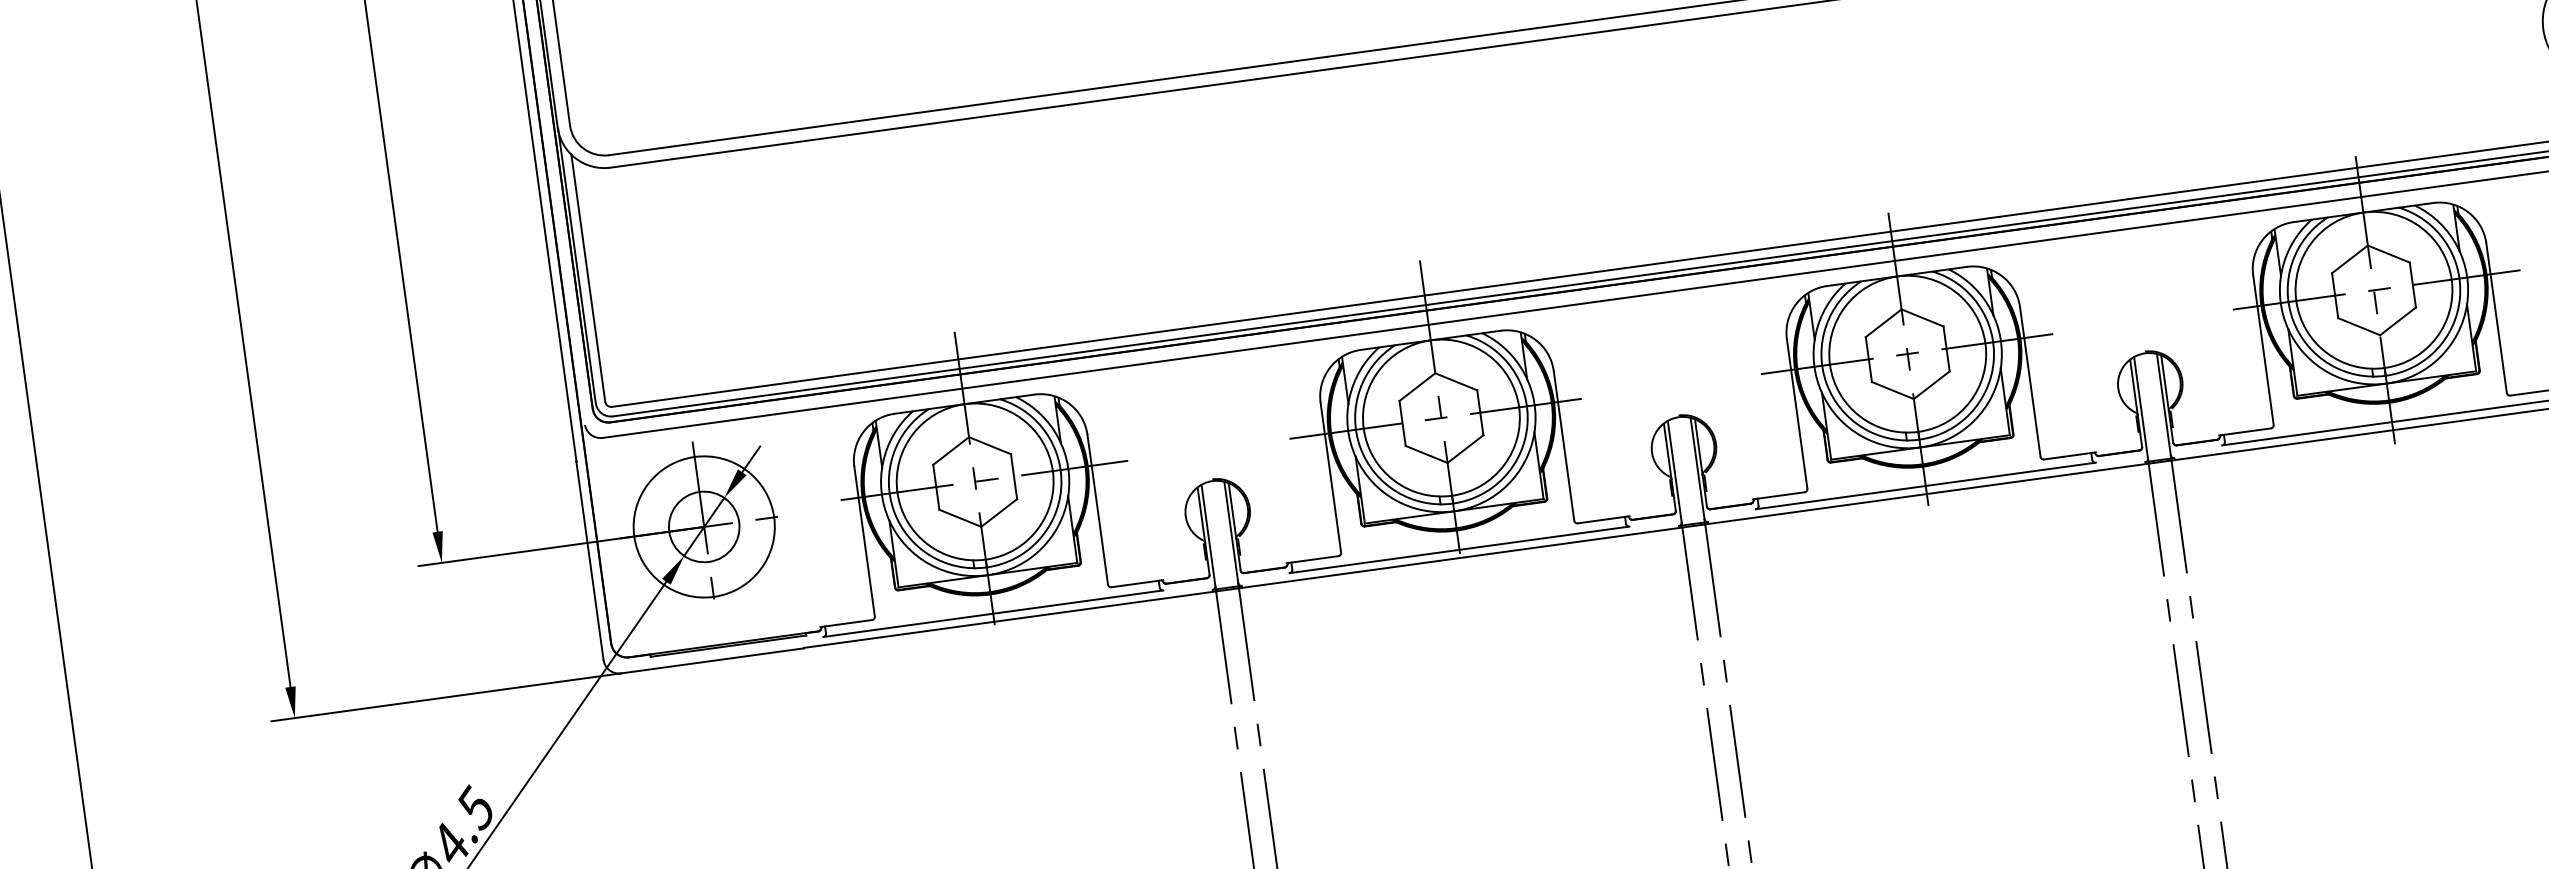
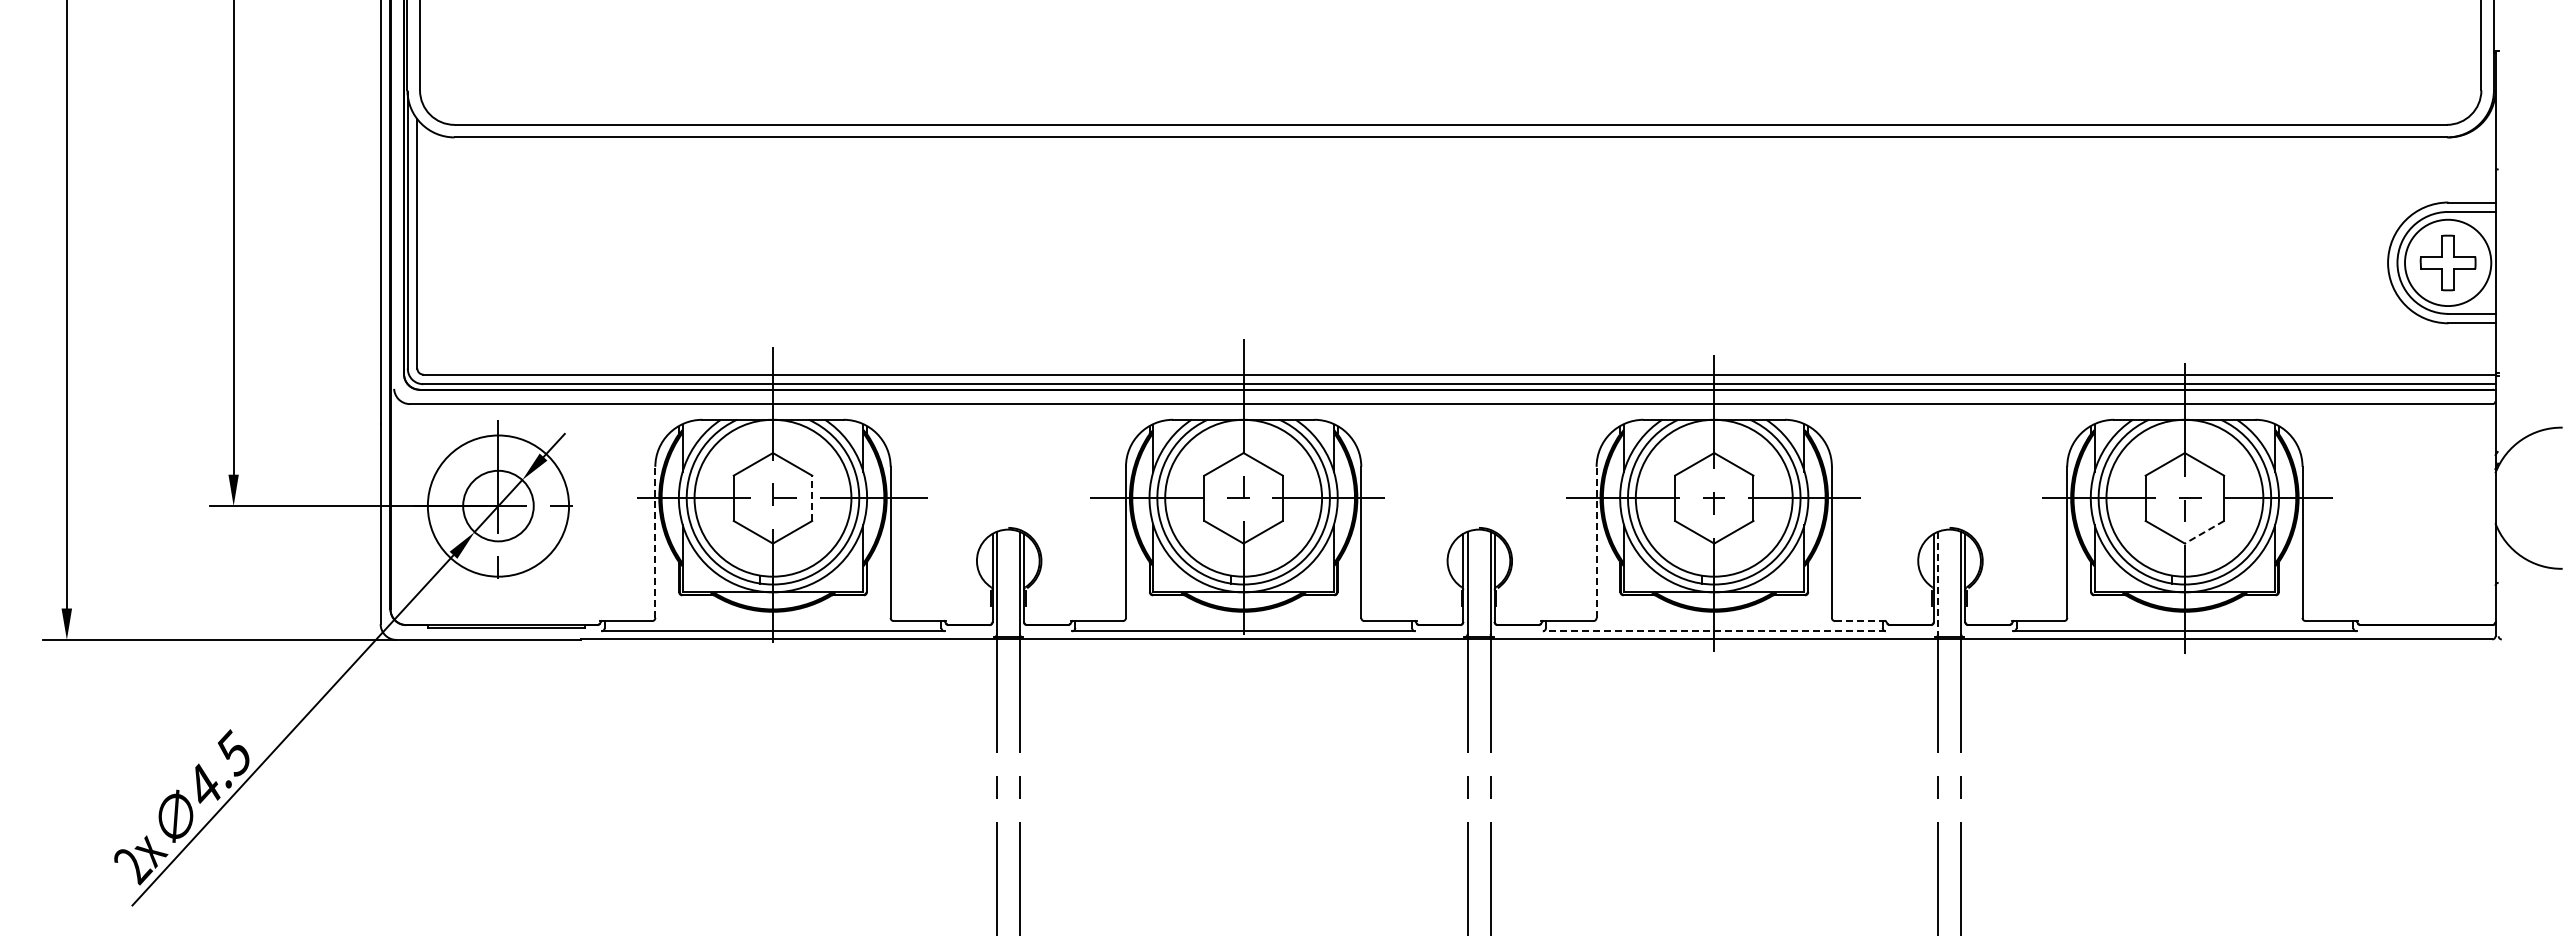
line: (2398, 321) -> (2204, 532), solid -> dashed
line: (2141, 408) -> (1938, 583), solid -> dashed
line: (1797, 414) -> (1596, 542), solid -> dashed
line: (2070, 456) -> (1861, 621), solid -> dashed
line: (1014, 476) -> (812, 498), solid -> dashed
line: (1926, 486) -> (1714, 631), solid -> dashed
line: (864, 541) -> (655, 542), solid -> dashed

